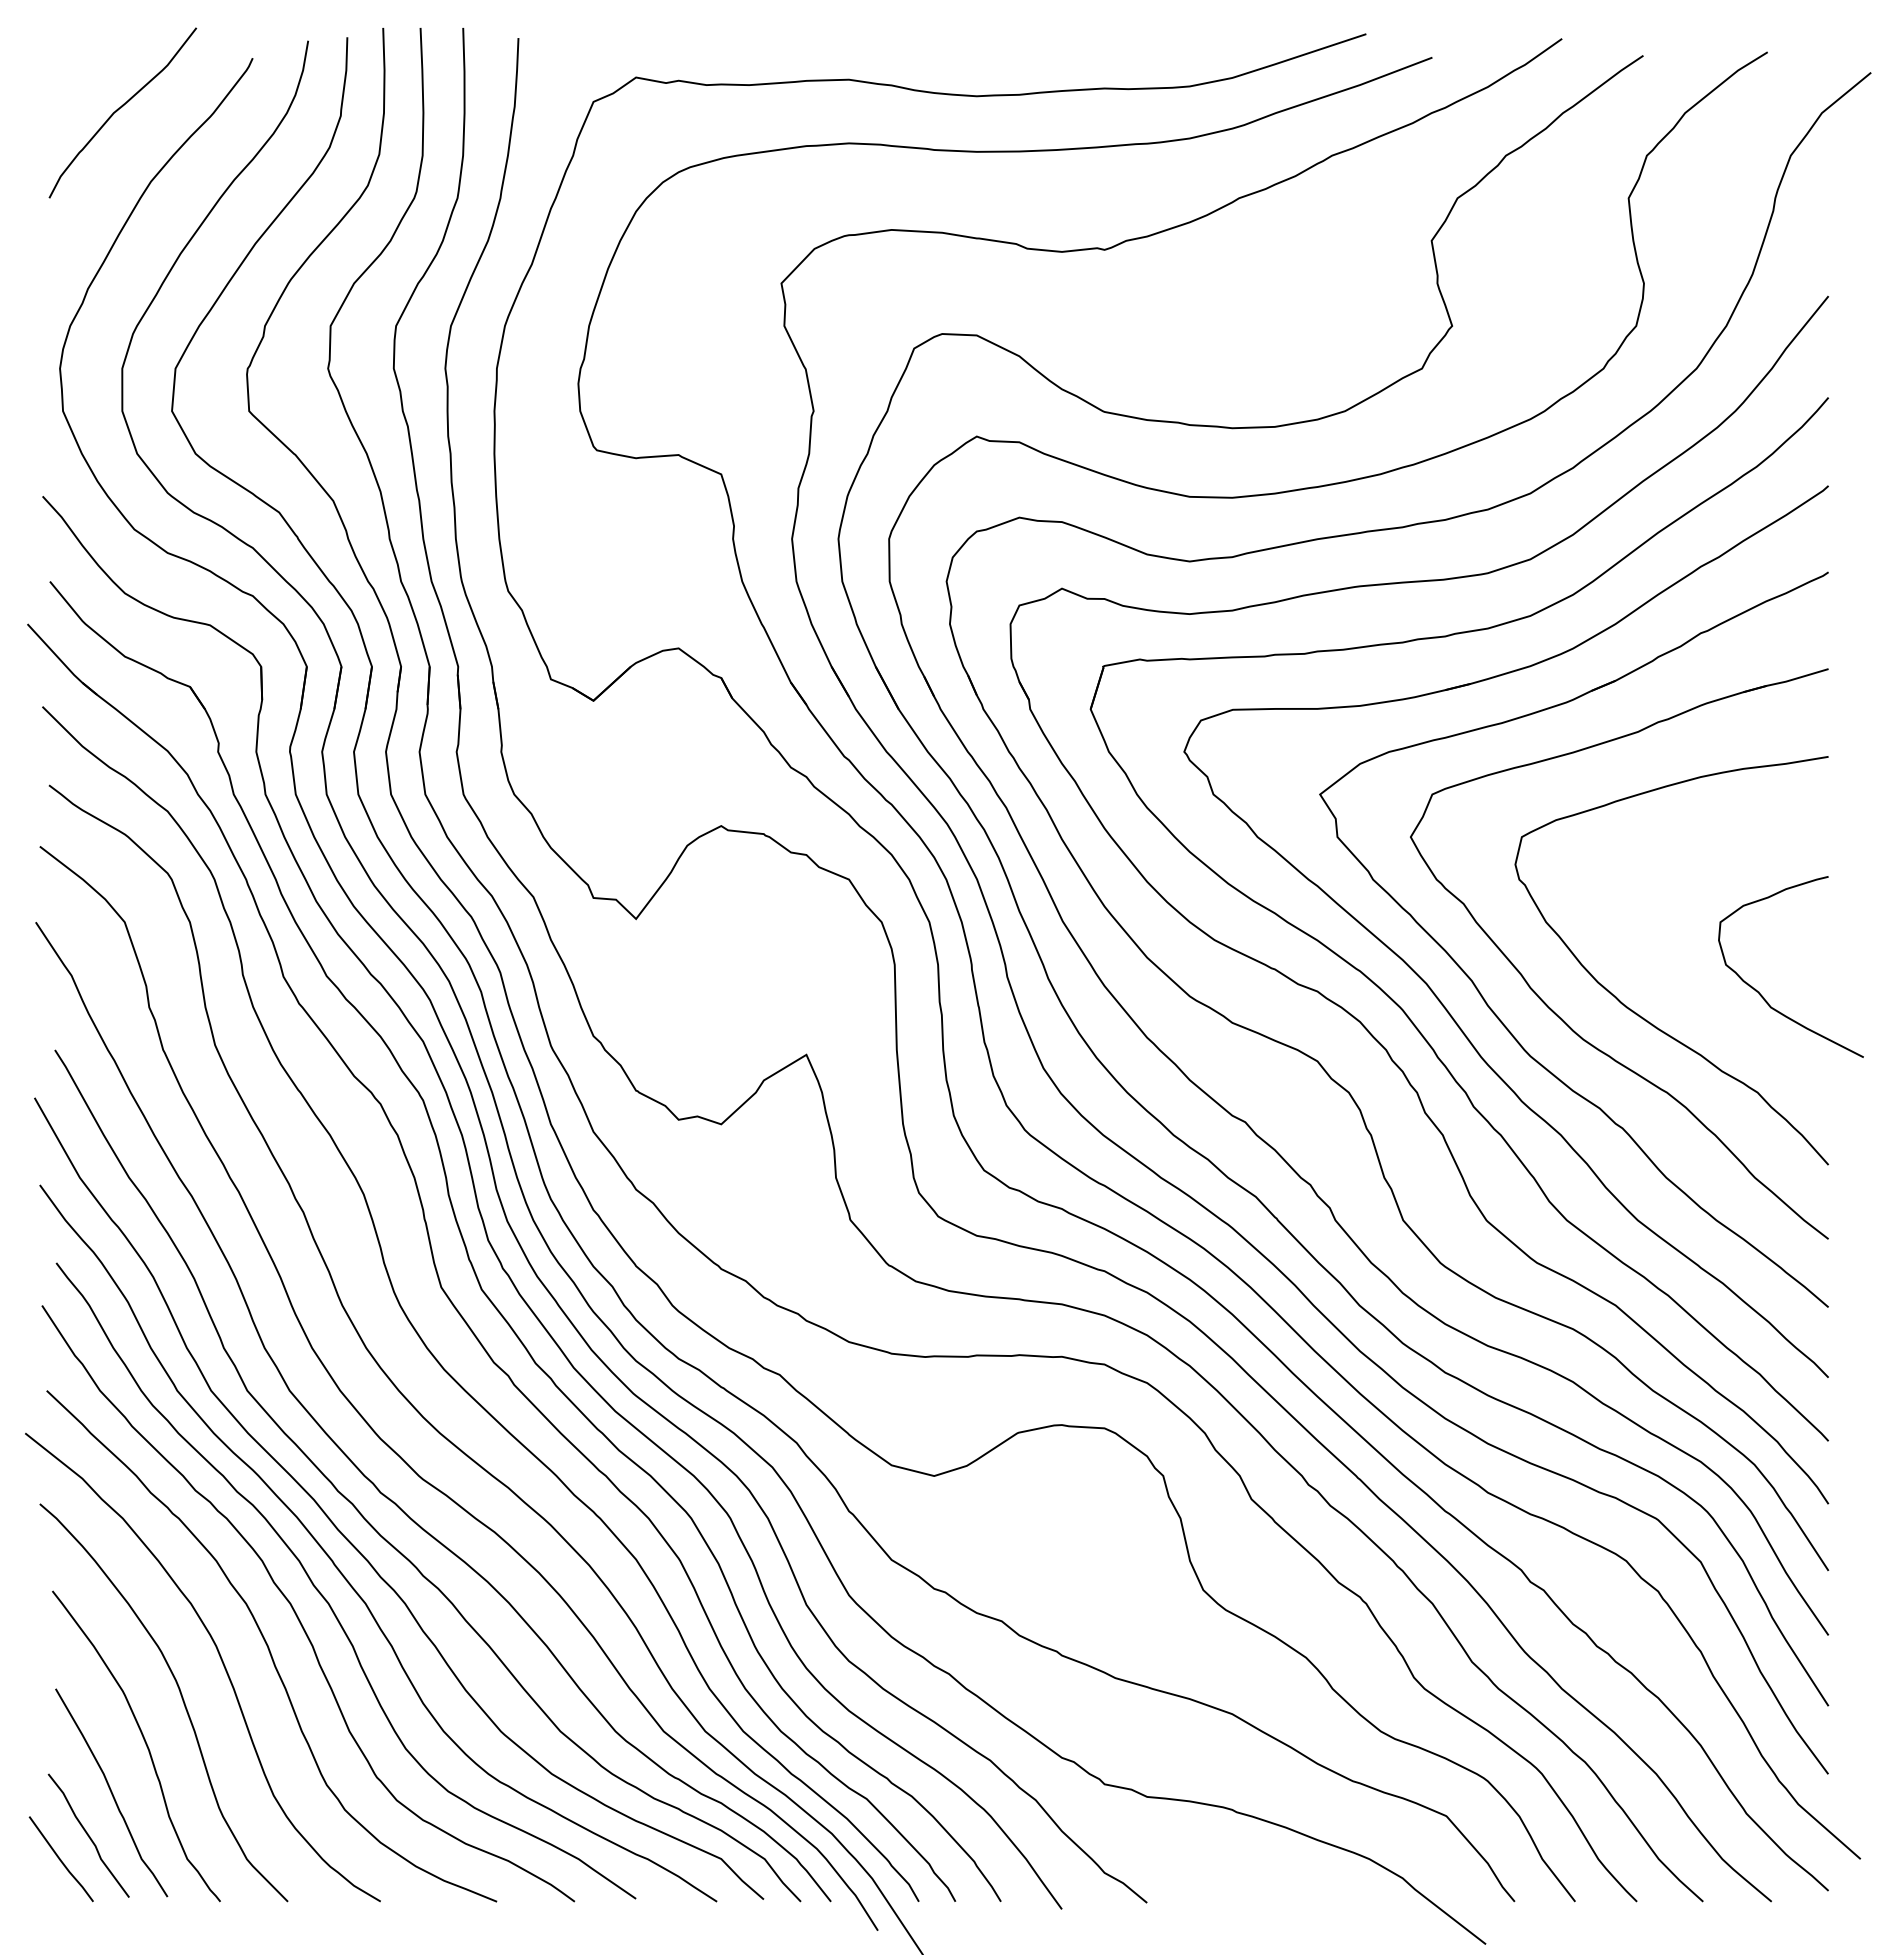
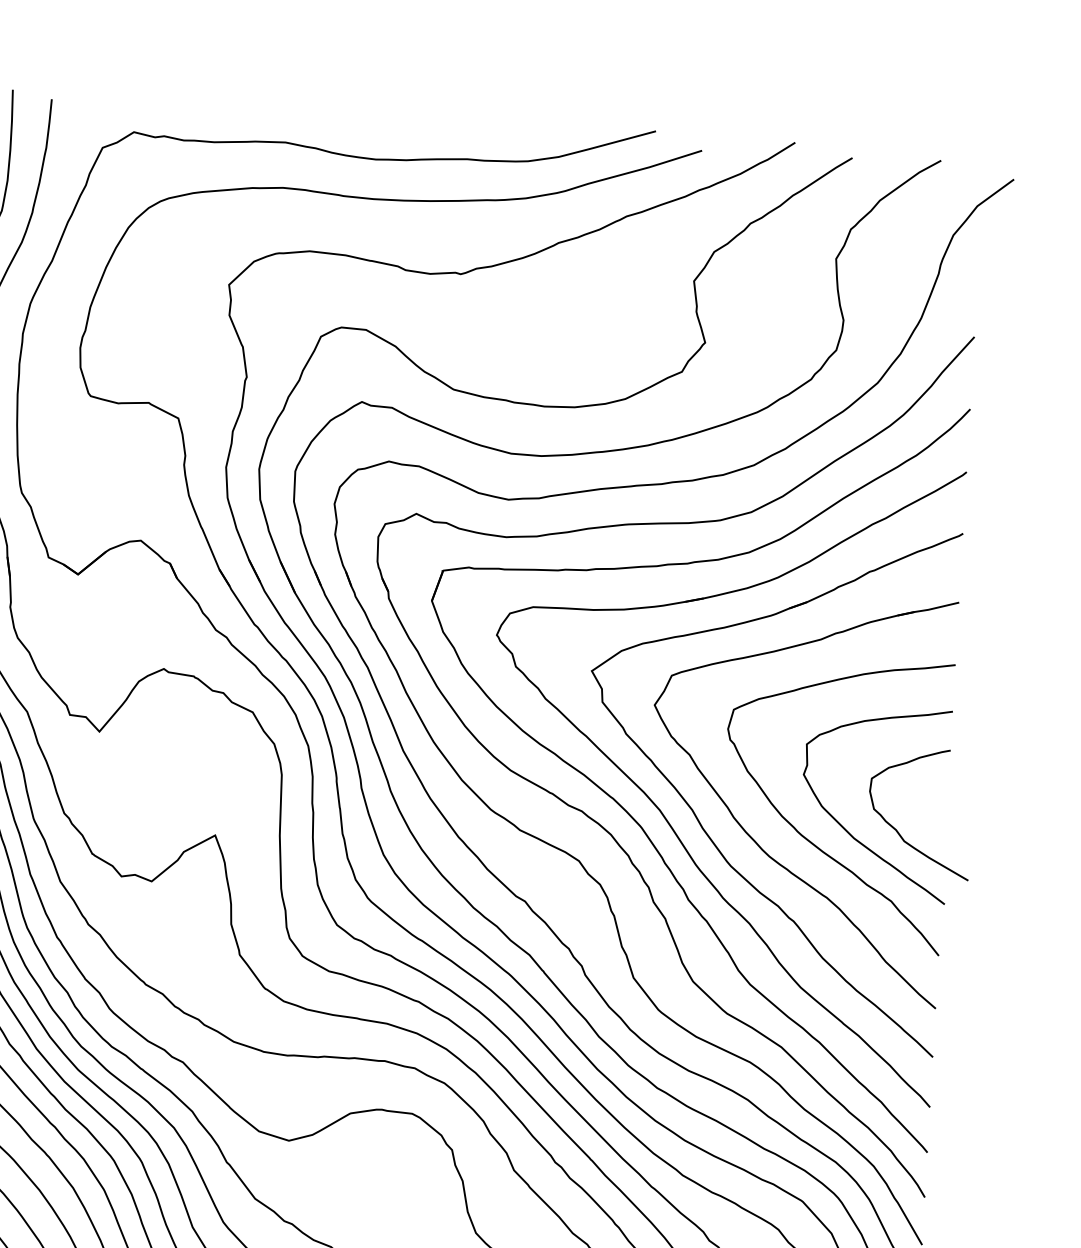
curve: (1693, 999) -> (849, 832), added

